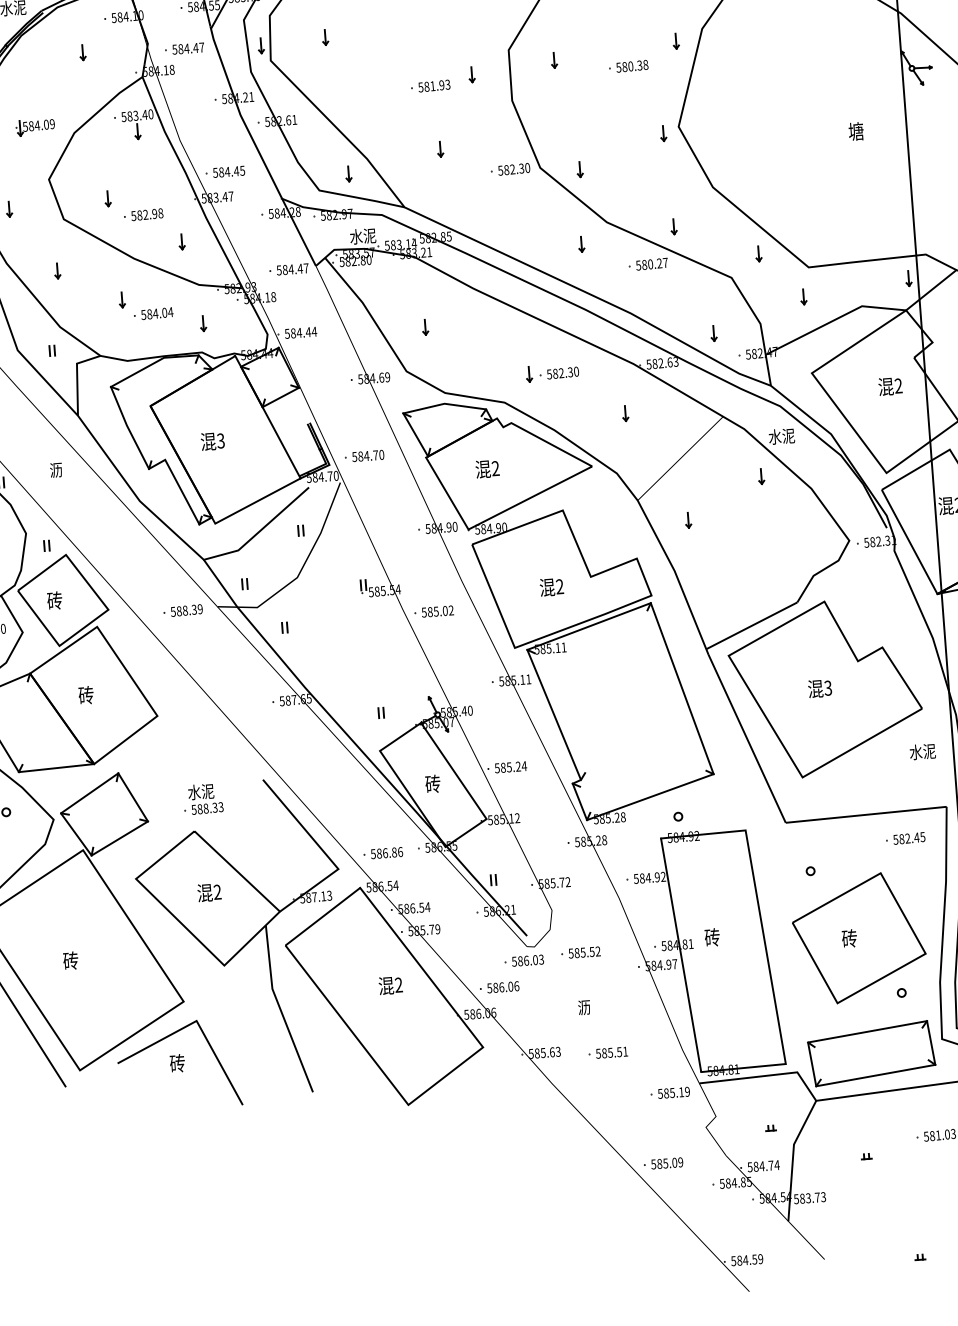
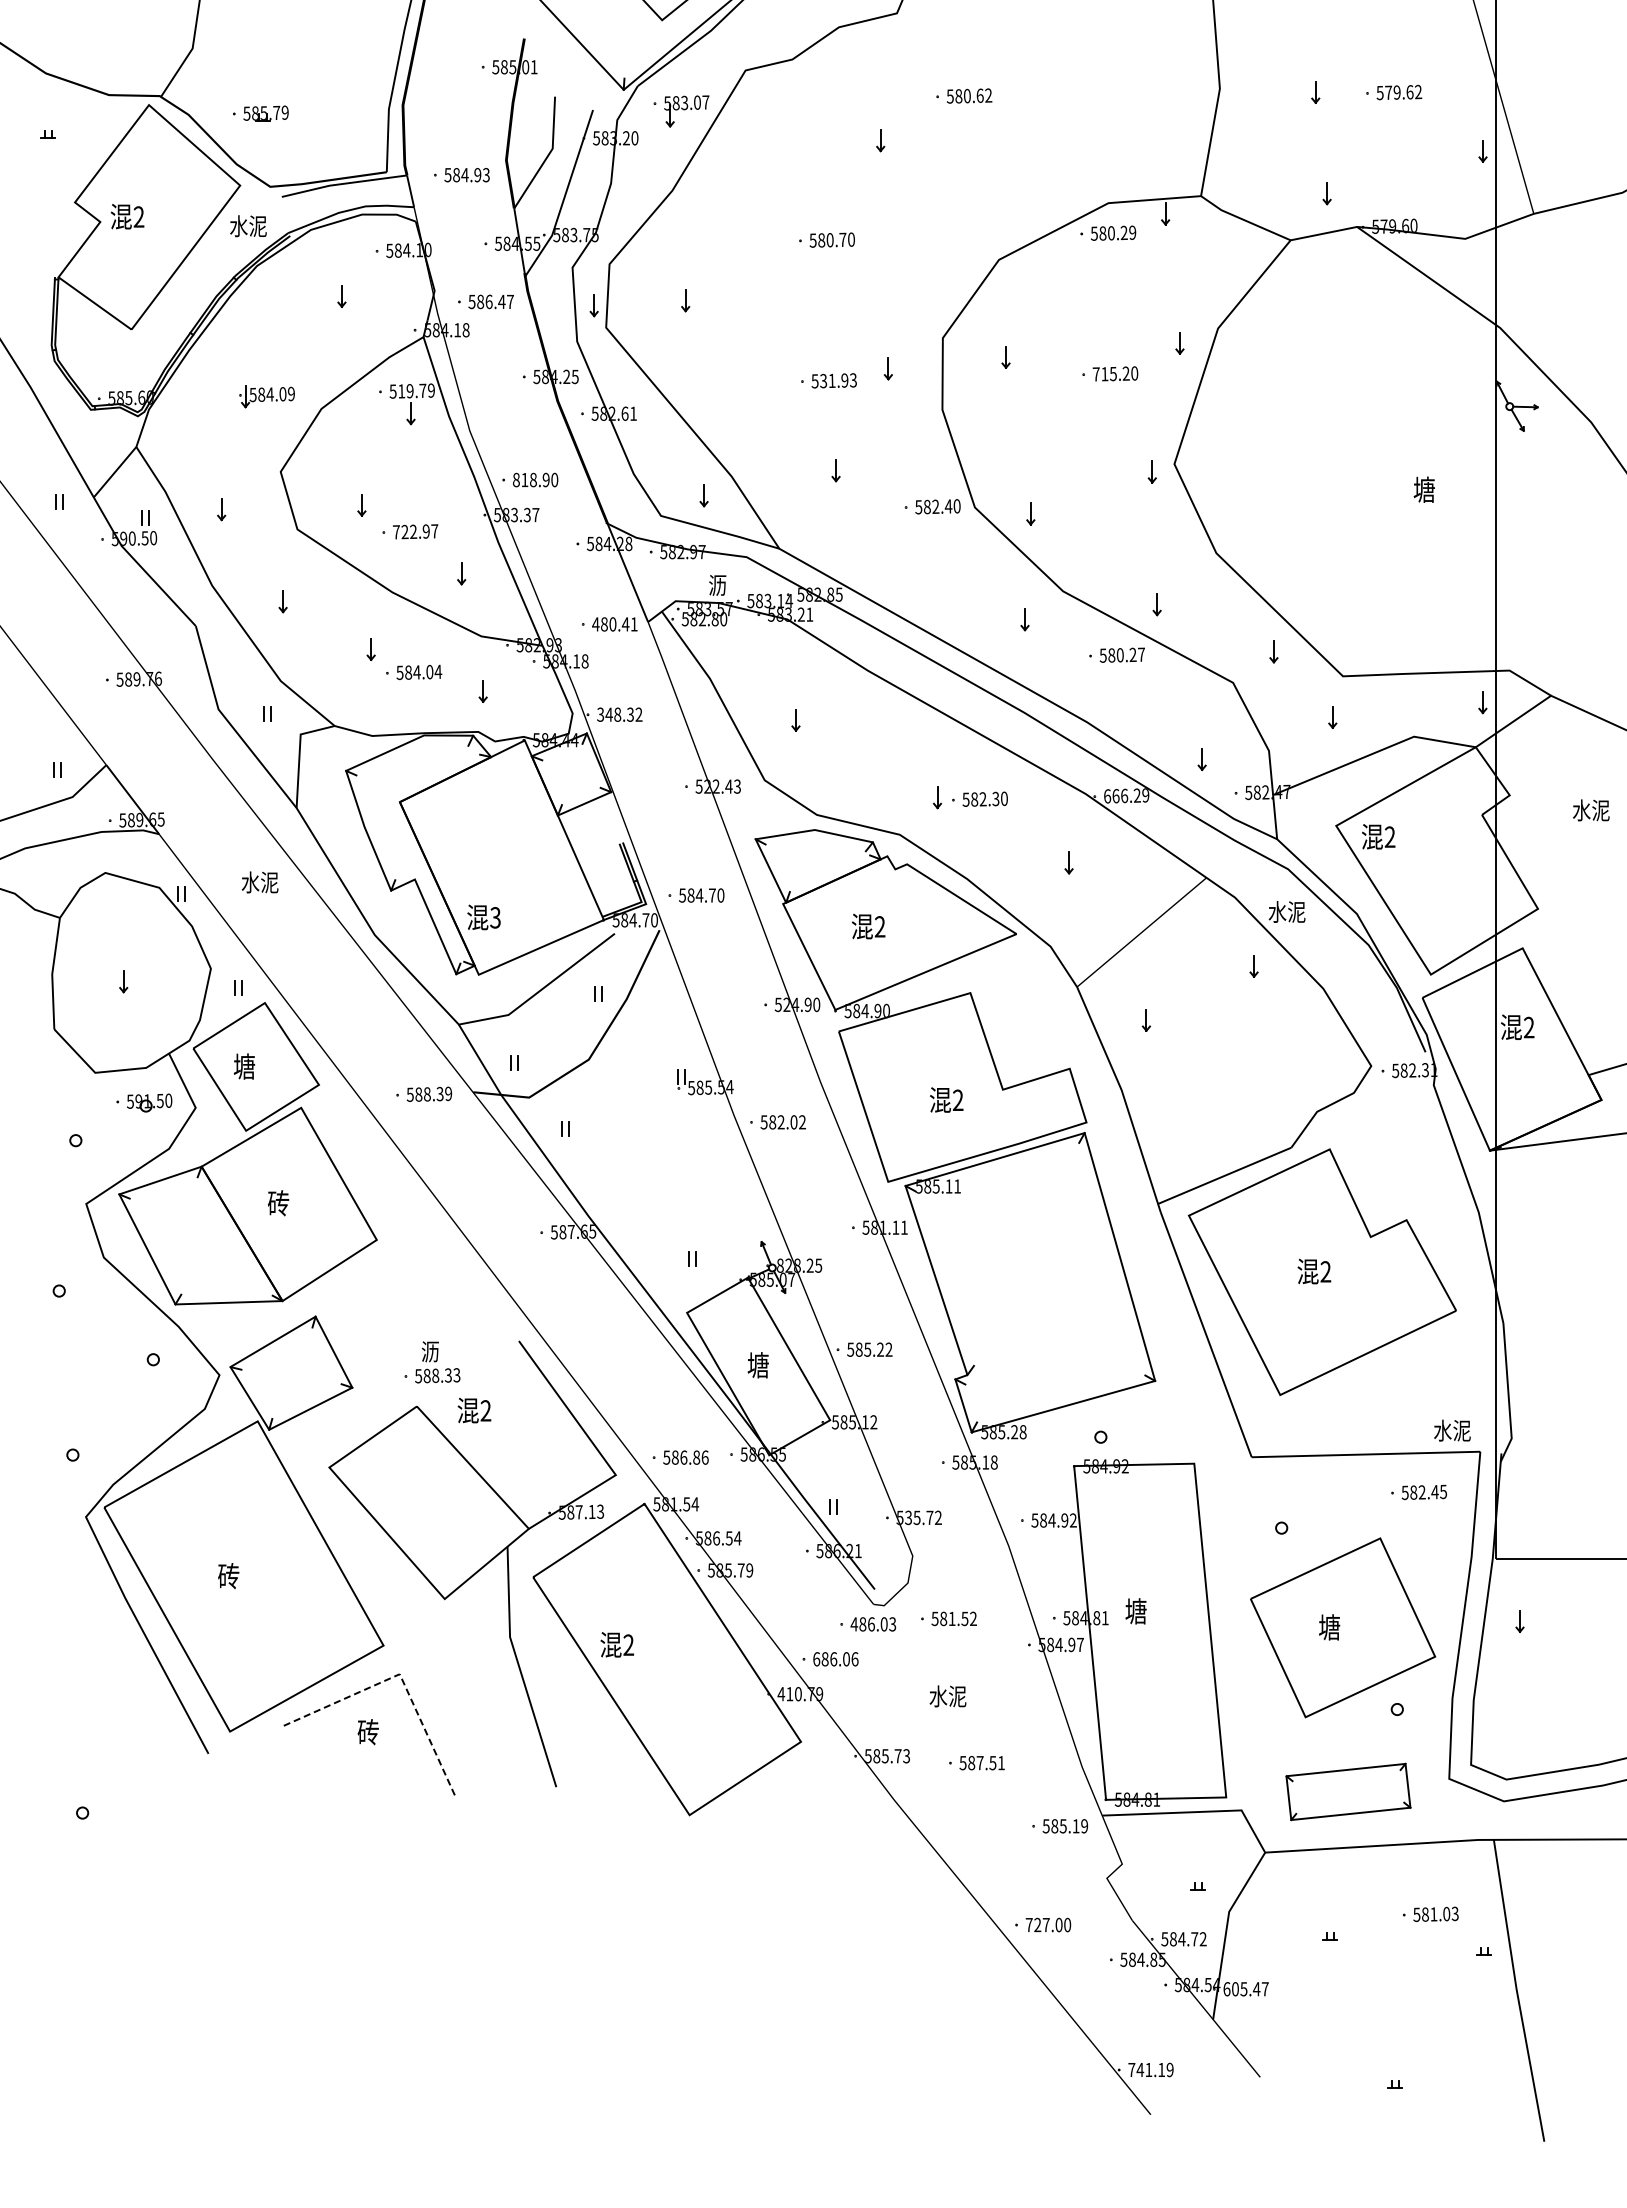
text: (186, 48) -> (488, 301), 584.47 -> 586.47
text: (632, 65) -> (1115, 373), 580.38 -> 715.20
text: (426, 87) -> (823, 381), 581.93 -> 531.93
text: (251, 96) -> (574, 376), 584.21 -> 584.25
text: (140, 115) -> (416, 390), 583.40 -> 519.79
text: (521, 168) -> (948, 506), 582.30 -> 582.40
text: (228, 171) -> (535, 479), 584.45 -> 818.90
text: (225, 196) -> (527, 514), 583.47 -> 583.37
text: (147, 214) -> (415, 531), 582.98 -> 722.97
text: (362, 236) -> (717, 585), 水泥 -> 沥
text: (292, 269) -> (614, 624), 584.47 -> 480.41
text: (300, 332) -> (619, 714), 584.44 -> 348.32
text: (662, 362) -> (1126, 795), 582.63 -> 666.29
text: (377, 377) -> (722, 786), 584.69 -> 522.43
text: (890, 386) -> (1378, 836), moved
text: (212, 441) -> (483, 917), moved
text: (55, 470) -> (259, 882), 沥 -> 水泥
text: (433, 528) -> (786, 1004), 584.90 -> 524.90
text: (54, 600) -> (244, 1066), 砖 -> 塘
text: (435, 611) -> (780, 1122), 585.02 -> 582.02
text: (513, 680) -> (882, 1227), 585.11 -> 581.11
text: (827, 687) -> (1325, 1271), 3 -> 2
text: (456, 711) -> (799, 1265), 585.40 -> 828.25
text: (922, 751) -> (1452, 1430), moved
text: (523, 766) -> (888, 1349), 585.24 -> 585.22
text: (432, 784) -> (757, 1365), 砖 -> 塘
text: (201, 791) -> (430, 1351), 水泥 -> 沥
text: (598, 840) -> (985, 1462), 585.28 -> 585.18
text: (546, 883) -> (908, 1517), 585.72 -> 535.72
text: (380, 886) -> (673, 1504), 586.54 -> 581.54
text: (209, 892) -> (474, 1410), moved
text: (712, 937) -> (1135, 1611), 砖 -> 塘
text: (849, 938) -> (1329, 1627), 砖 -> 塘
text: (582, 952) -> (951, 1618), 585.52 -> 581.52
text: (514, 961) -> (854, 1624), 586.03 -> 486.03
text: (390, 985) -> (616, 1644), moved
text: (489, 988) -> (816, 1659), 586.06 -> 686.06
text: (583, 1007) -> (947, 1696), 沥 -> 水泥
text: (480, 1014) -> (800, 1694), 586.06 -> 410.79
line: (198, 1023) -> (401, 1677), solid -> dashed
text: (551, 1052) -> (897, 1756), 585.63 -> 585.73
text: (610, 1053) -> (979, 1763), 585.51 -> 587.51
part: (871, 1053) -> (1348, 1791), size x0.7
text: (667, 1163) -> (1048, 1925), 585.09 -> 727.00
text: (776, 1165) -> (1202, 1939), 584.74 -> 584.72
text: (809, 1198) -> (1245, 1989), 583.73 -> 605.47
text: (744, 1260) -> (1146, 2069), 584.59 -> 741.19

